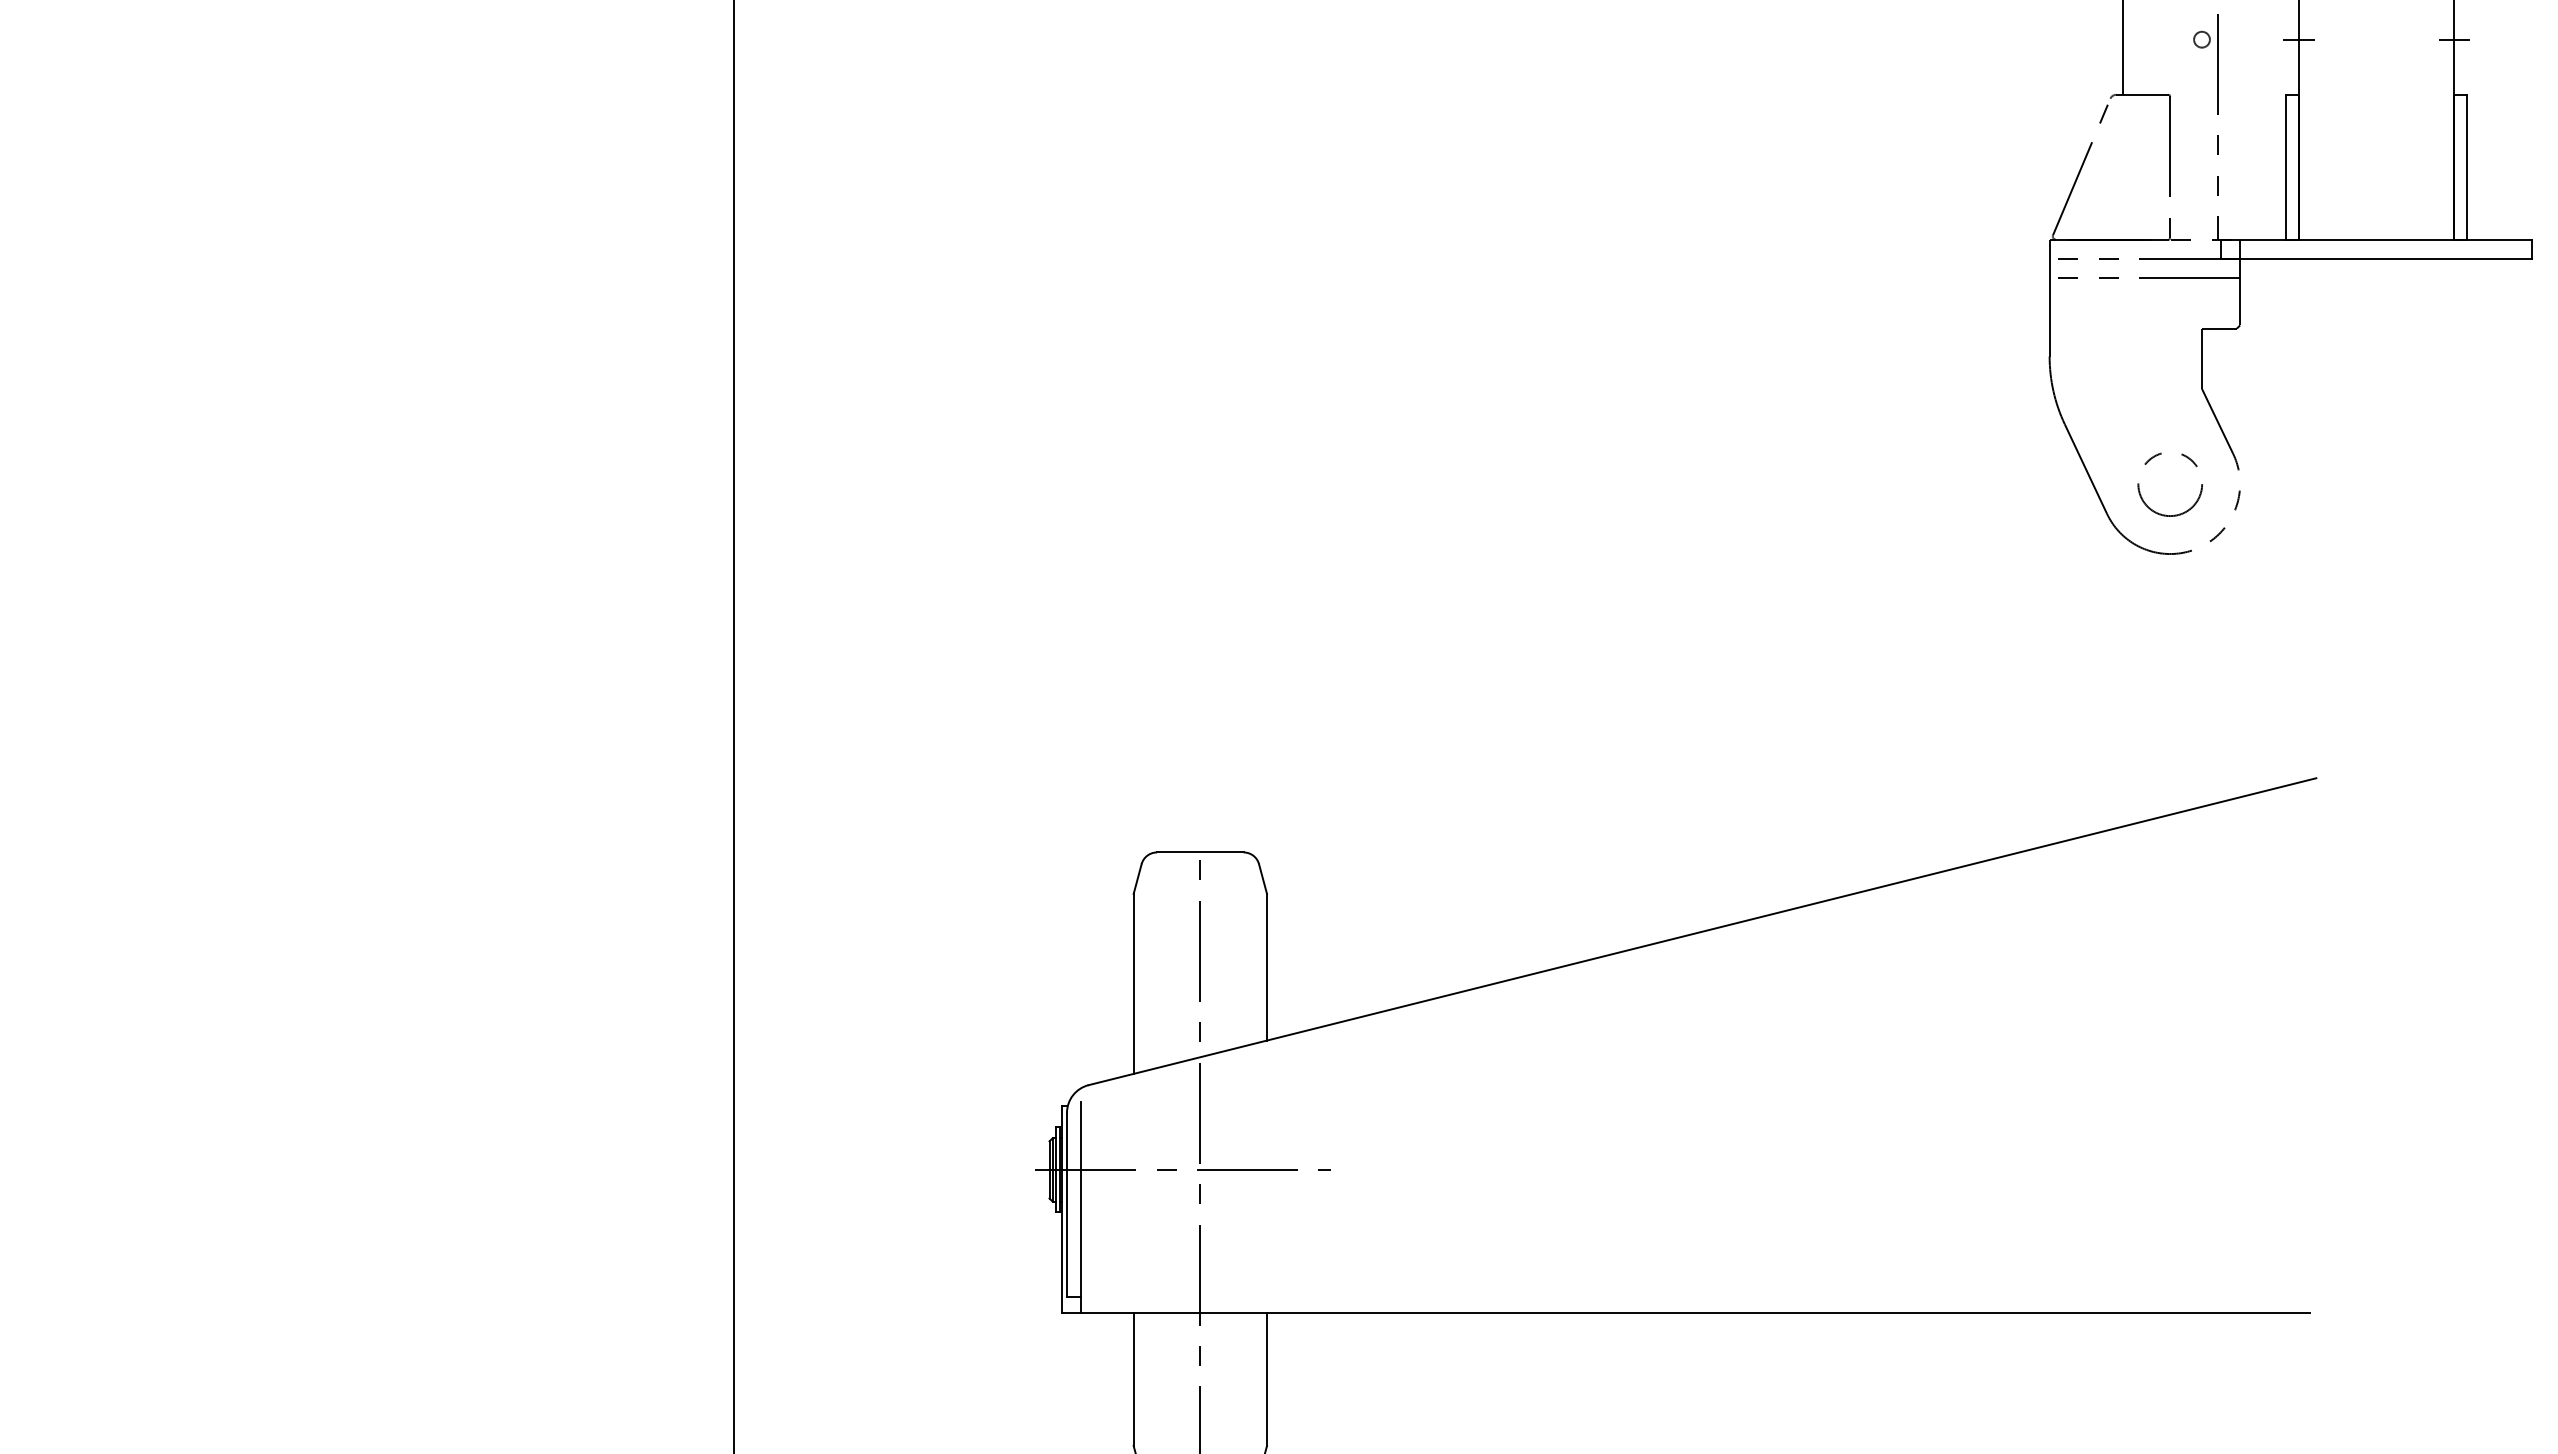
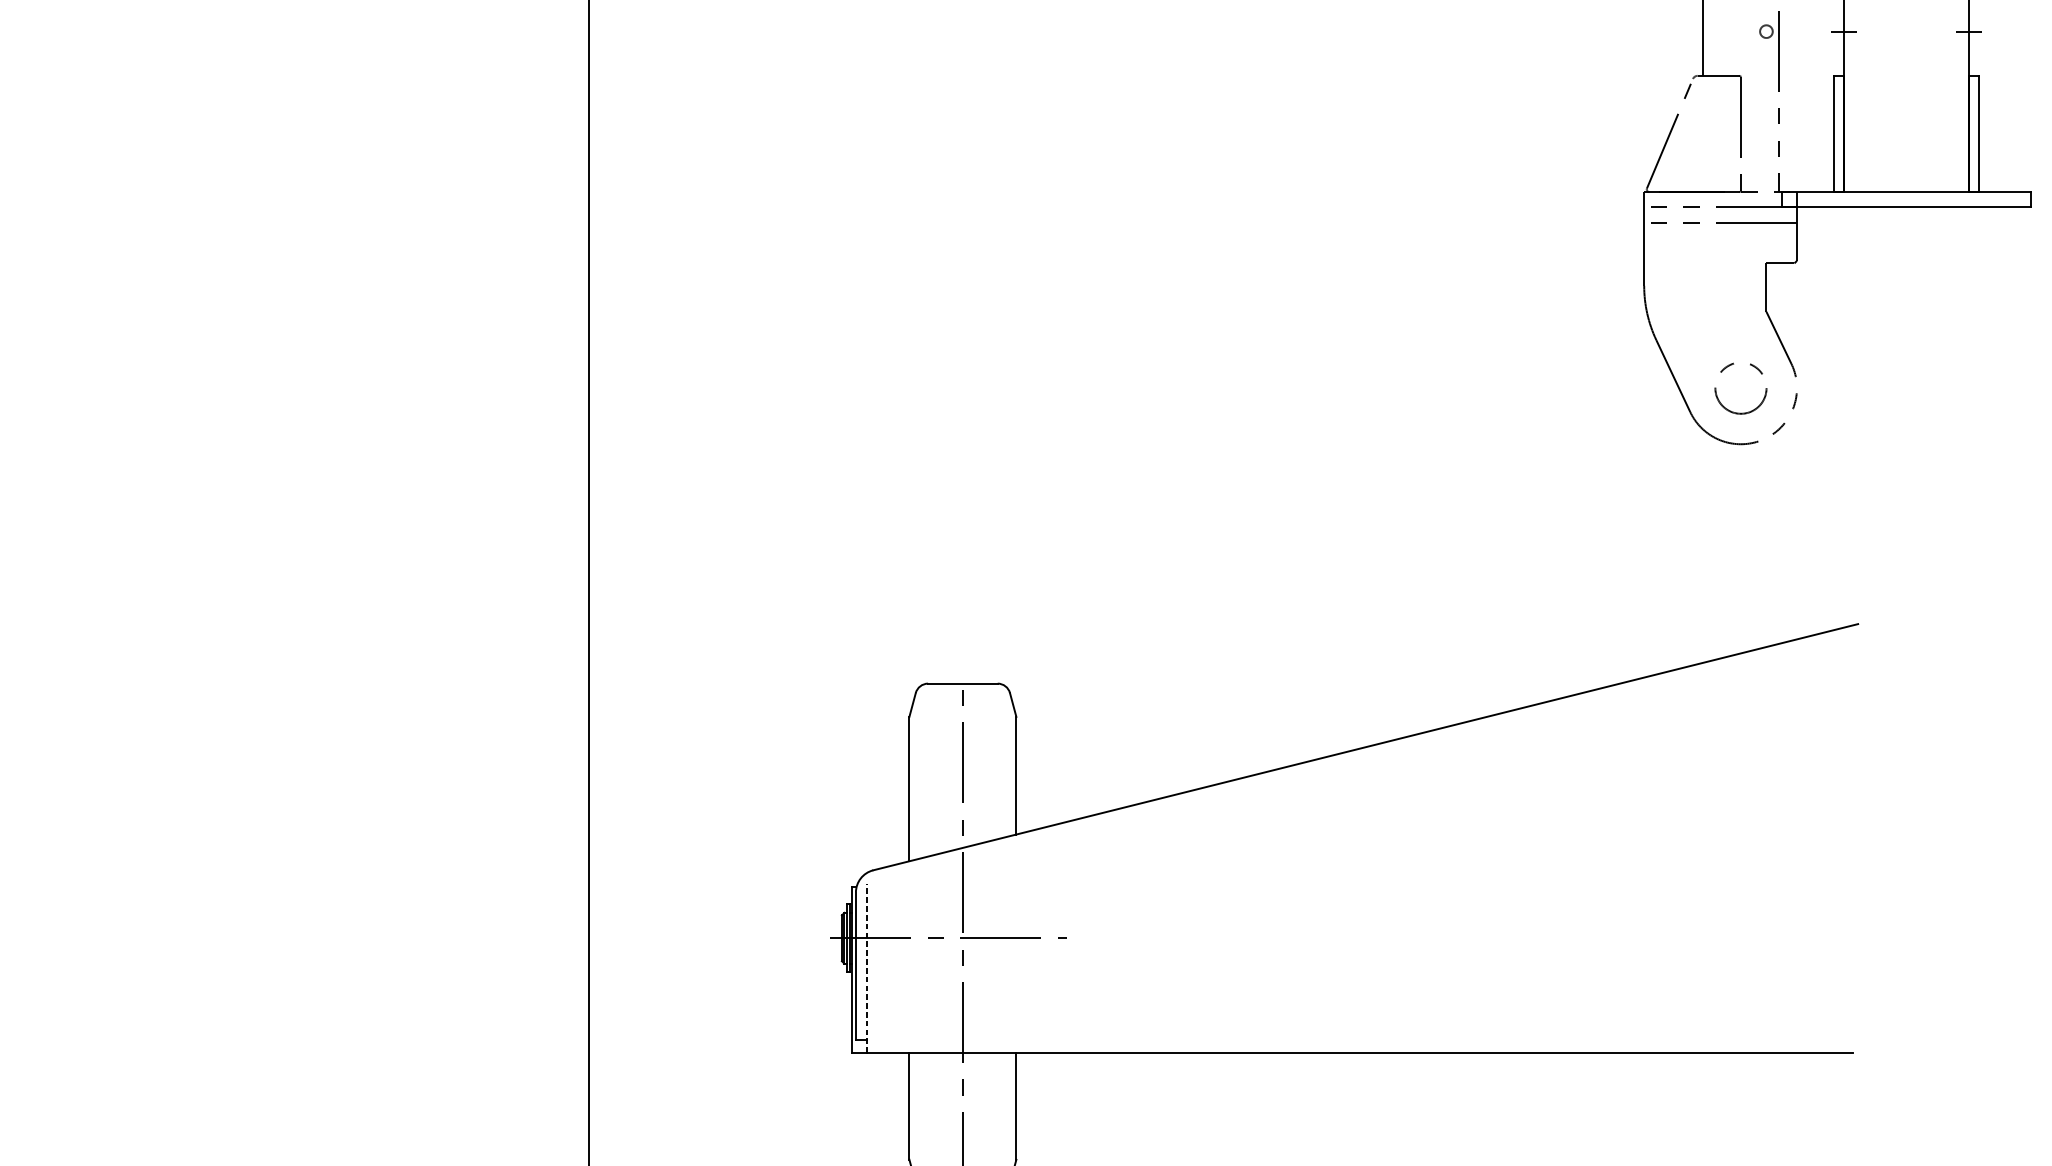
line: (1081, 1207) -> (867, 968), solid -> dashed

